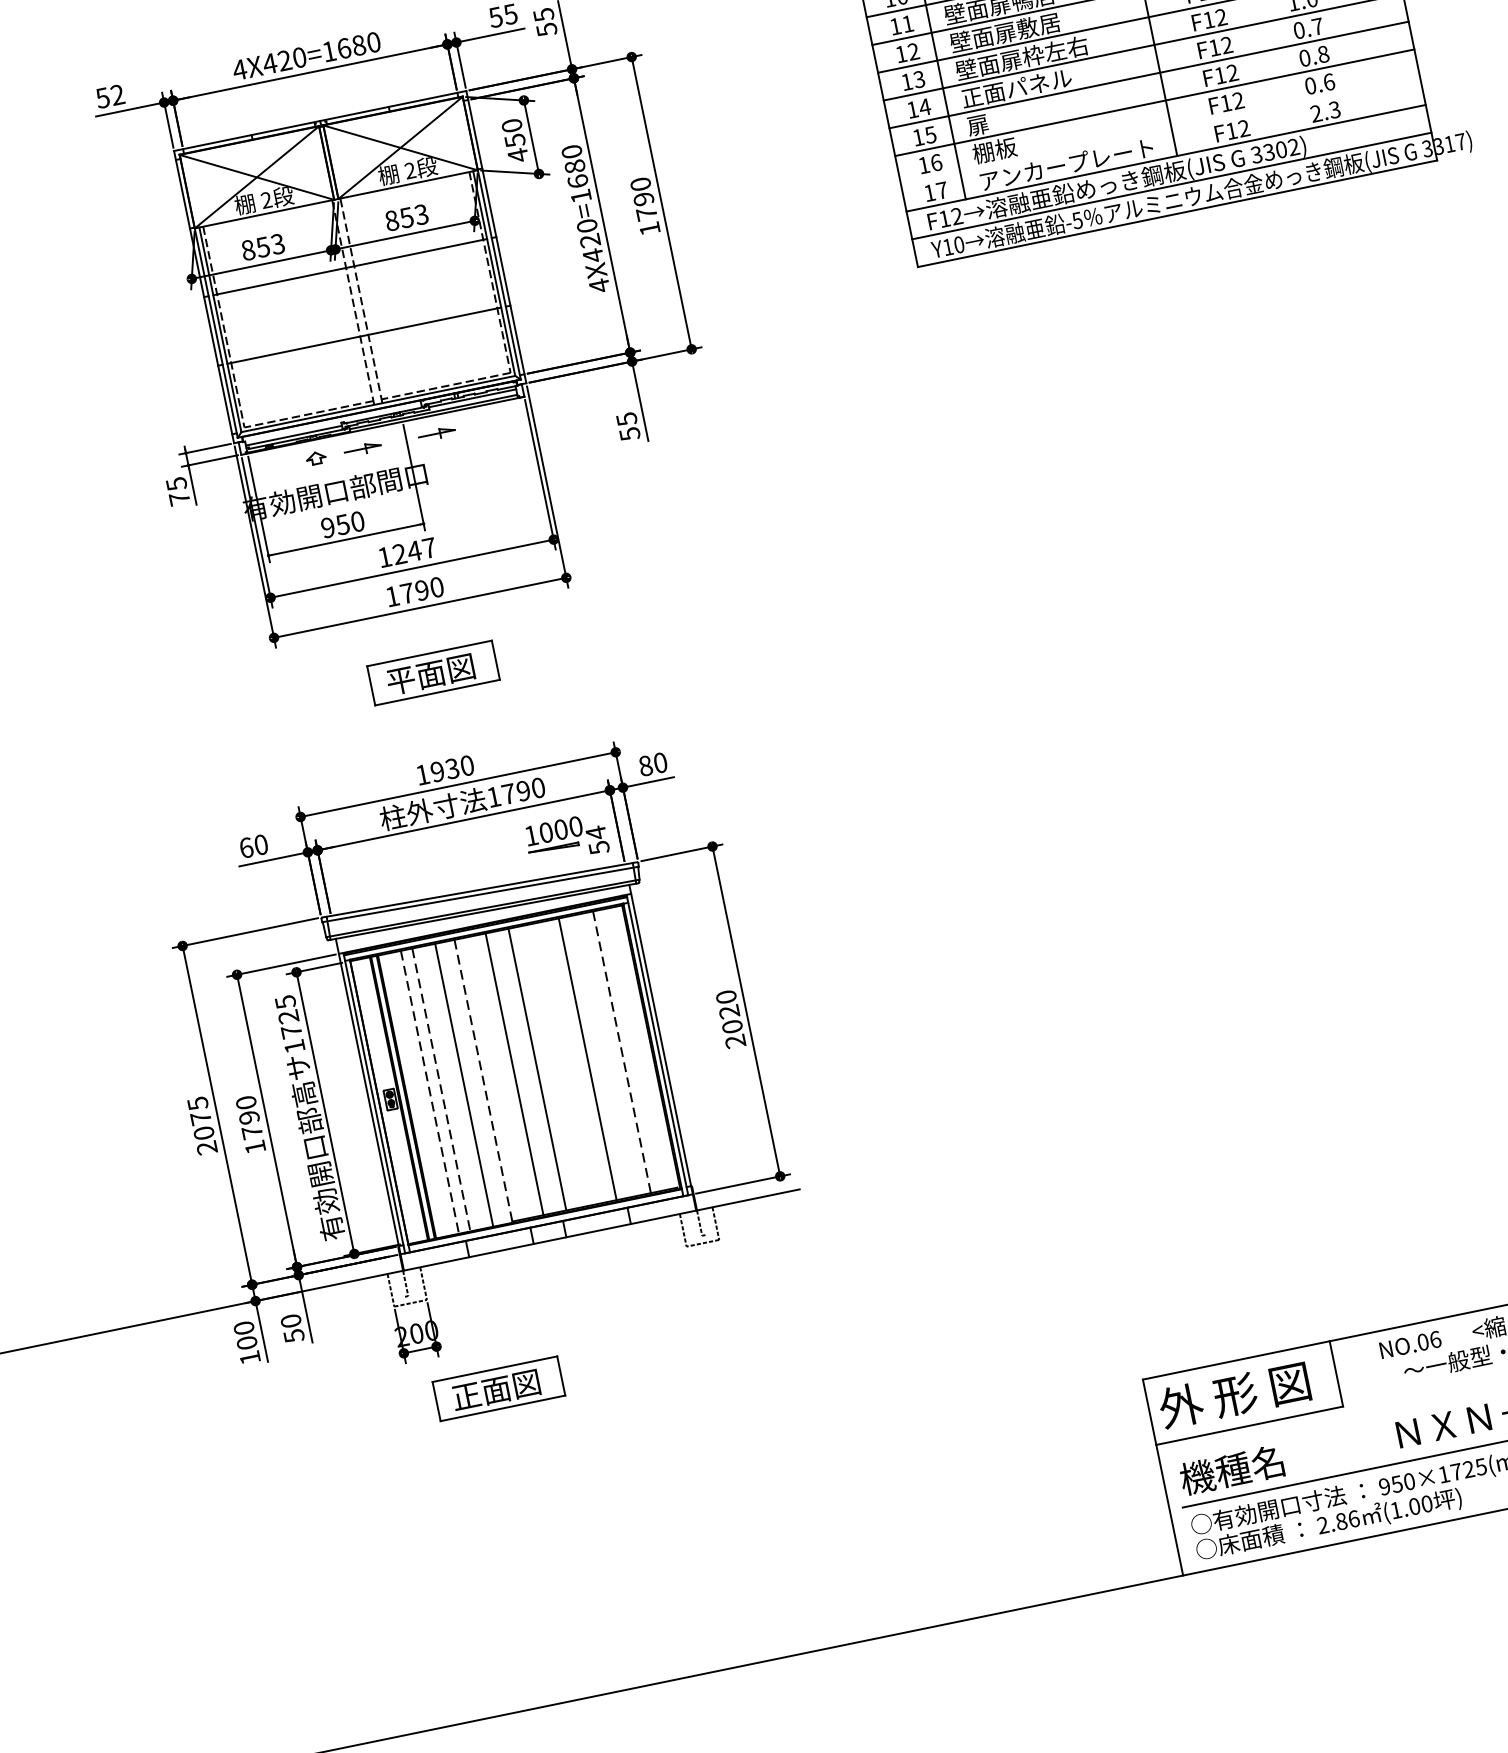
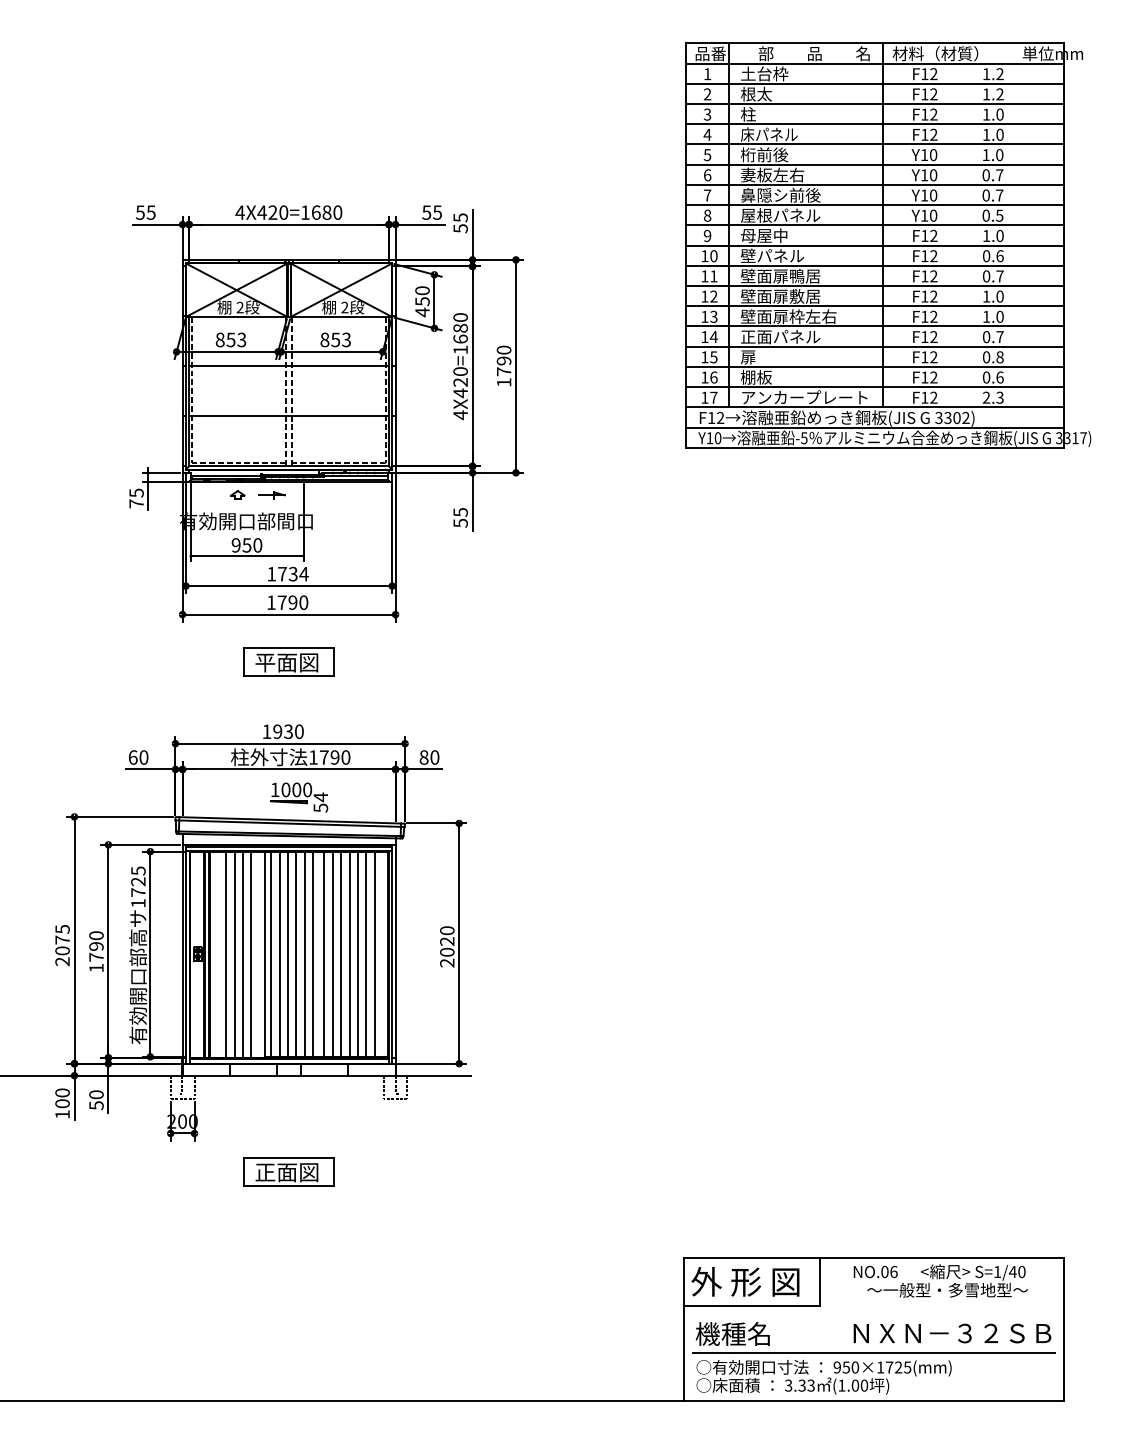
text: (116, 94) -> (150, 212), 52 -> 55
line: (1161, 130) -> (875, 387), added
part: (436, 434) -> (325, 495), removed
text: (414, 550) -> (293, 573), 1247 -> 1734
part: (566, 839) -> (299, 797), moved
line: (632, 1048) -> (374, 953), added
line: (622, 1052) -> (366, 954), dashed -> solid
line: (610, 1053) -> (358, 953), added
line: (598, 1055) -> (349, 953), added
line: (576, 1060) -> (333, 953), added
line: (562, 1063) -> (323, 953), added
line: (549, 1066) -> (313, 953), added
line: (525, 1070) -> (296, 953), added
line: (502, 1075) -> (279, 953), added
line: (491, 1077) -> (271, 953), added
line: (483, 1082) -> (265, 955), dashed -> solid
line: (453, 1087) -> (243, 954), added
line: (441, 1091) -> (234, 955), dashed -> solid
line: (430, 1093) -> (226, 955), dashed -> solid
part: (498, 1388) -> (288, 1171), moved
text: (1337, 1522) -> (799, 1385), 2.86 -> 3.33

